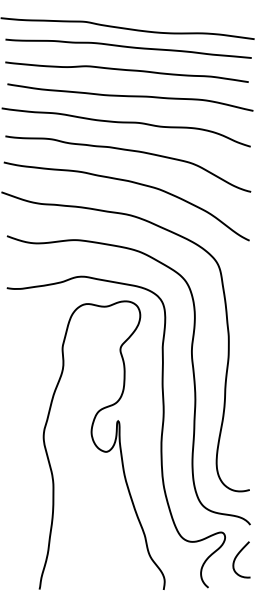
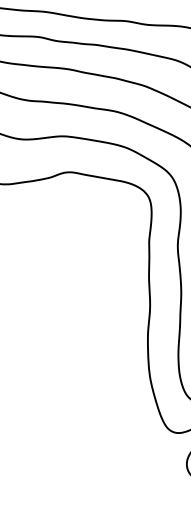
curve: (98, 446) -> (86, 339), removed

